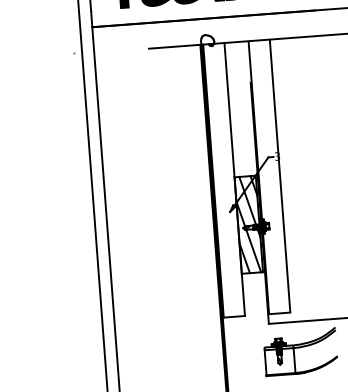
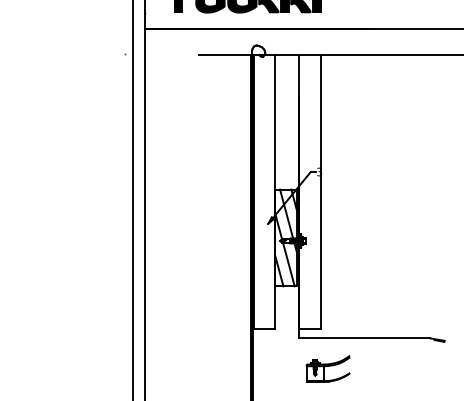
part: (300, 351) -> (327, 368), size x0.6

